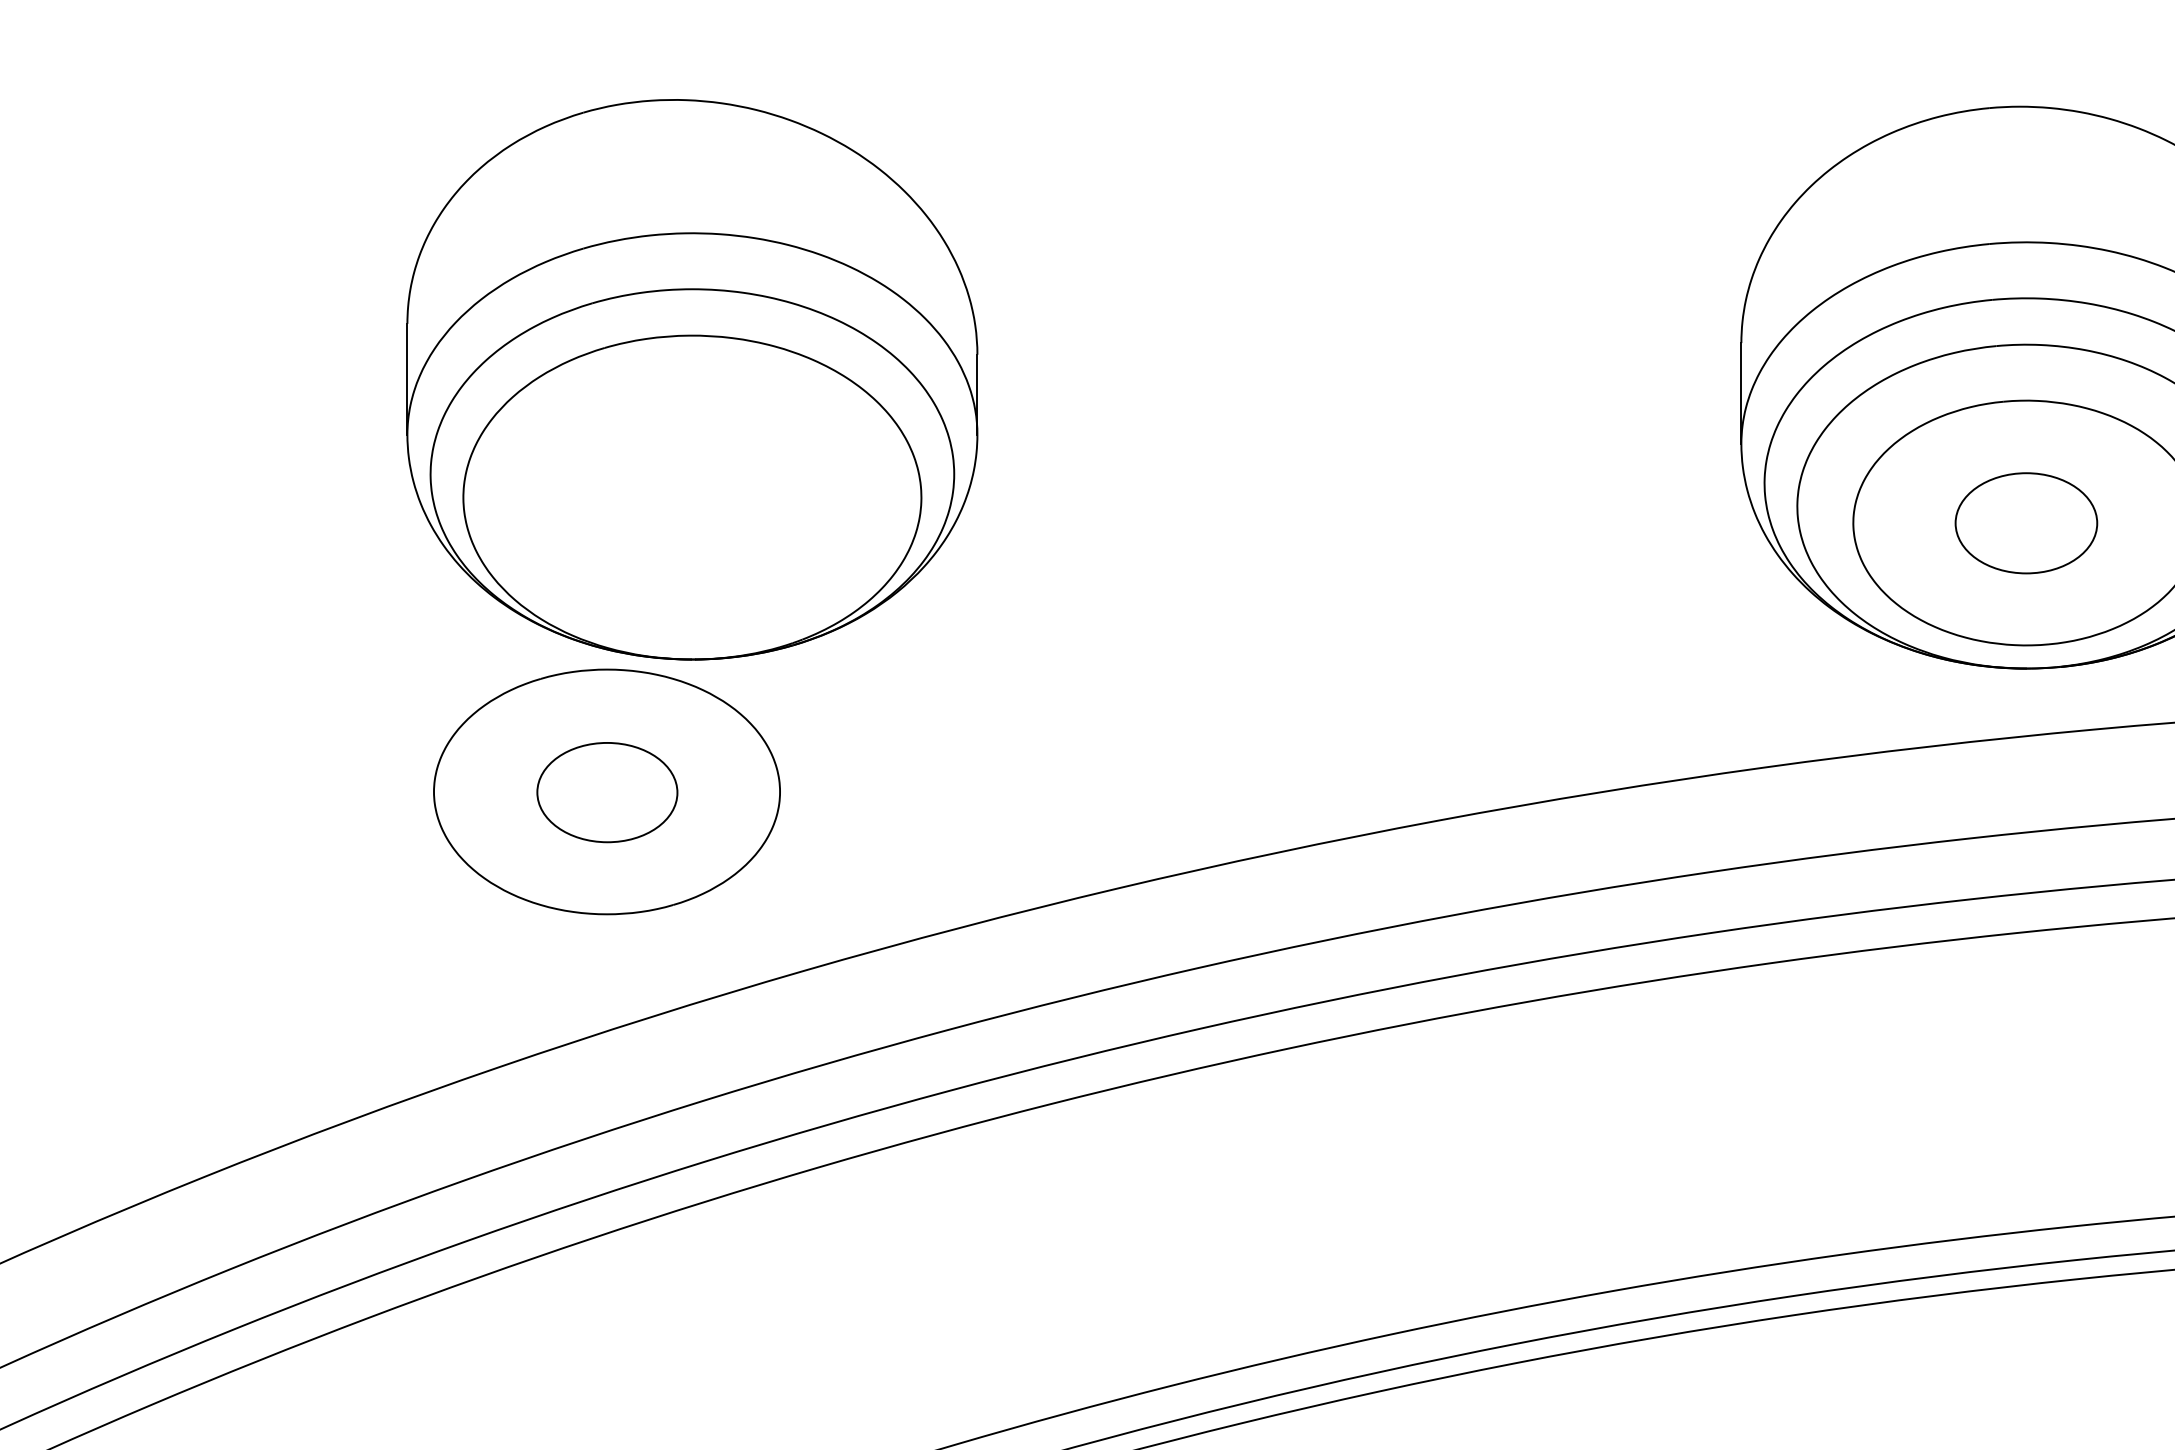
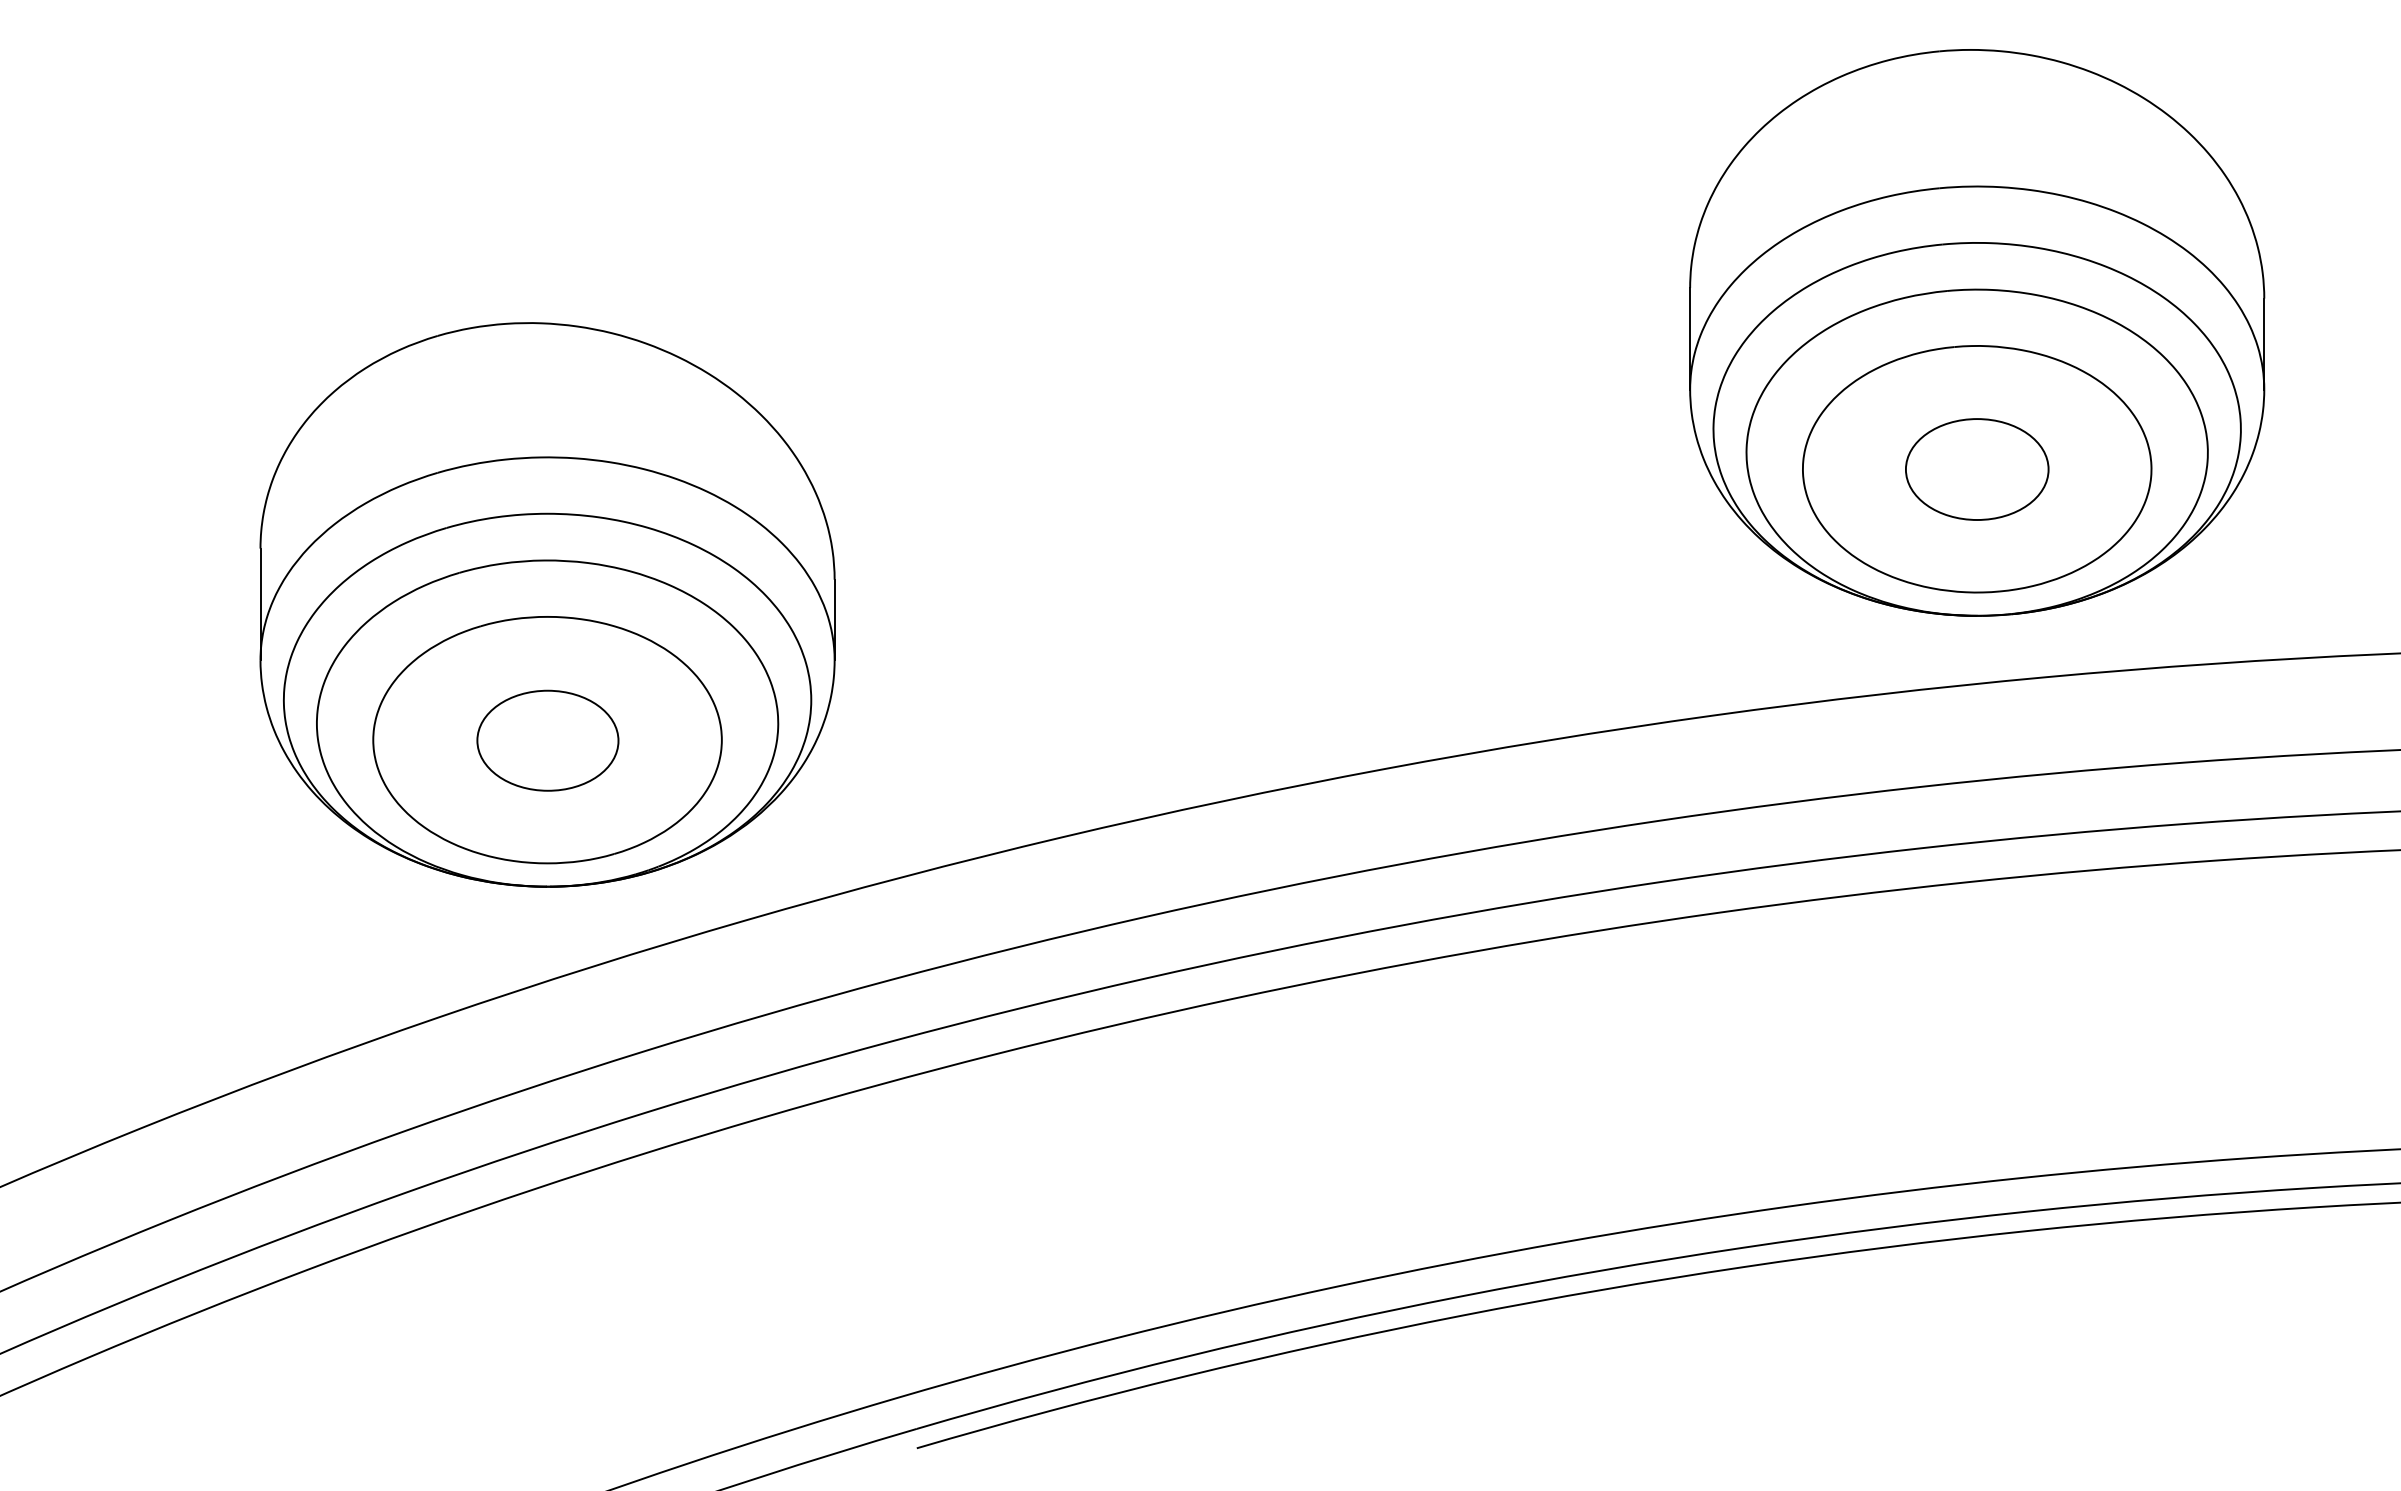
part: (692, 379) -> (547, 604), moved

